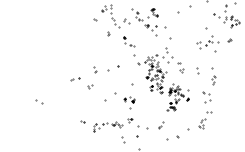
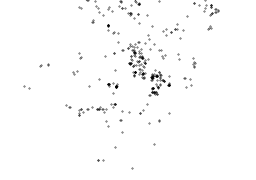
part: (207, 44) -> (173, 31), moved
part: (113, 68) -> (109, 54), moved
part: (213, 76) -> (193, 62), size x0.6
part: (75, 79) -> (44, 65), moved
part: (205, 120) -> (186, 104), removed
part: (161, 125) -> (143, 109), size x1.6

